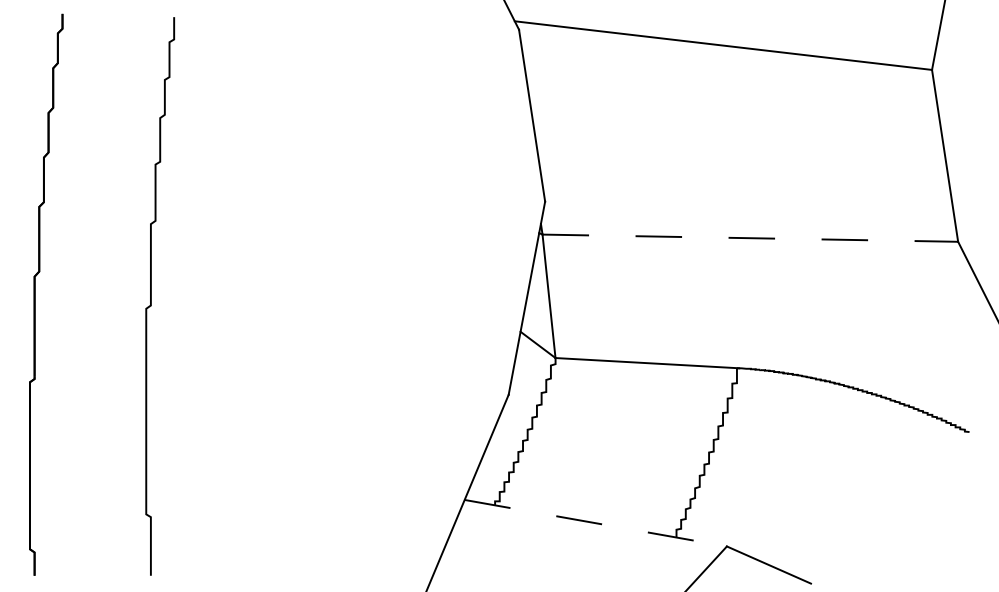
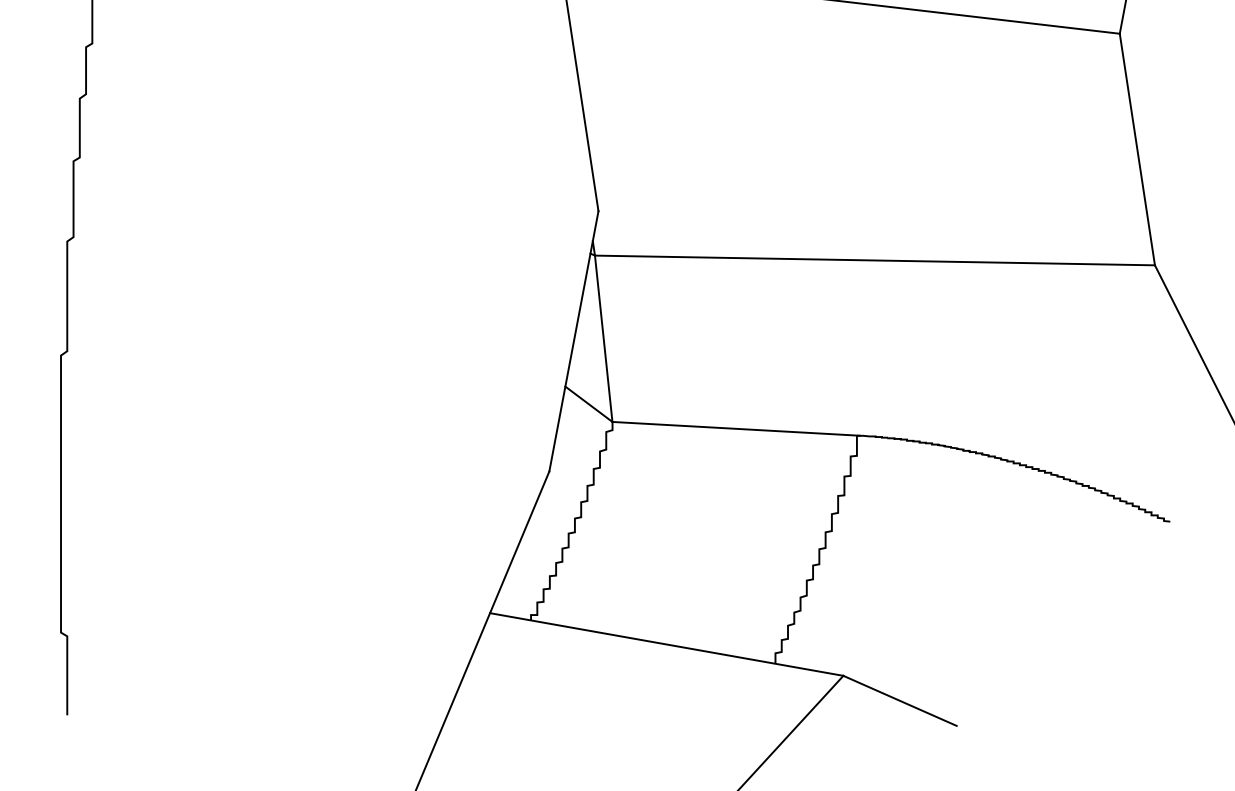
line: (750, 238) -> (875, 260), dashed -> solid
line: (596, 523) -> (667, 644), dashed -> solid

